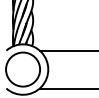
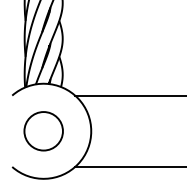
circle: (23, 69) -> (44, 131), size x0.6

